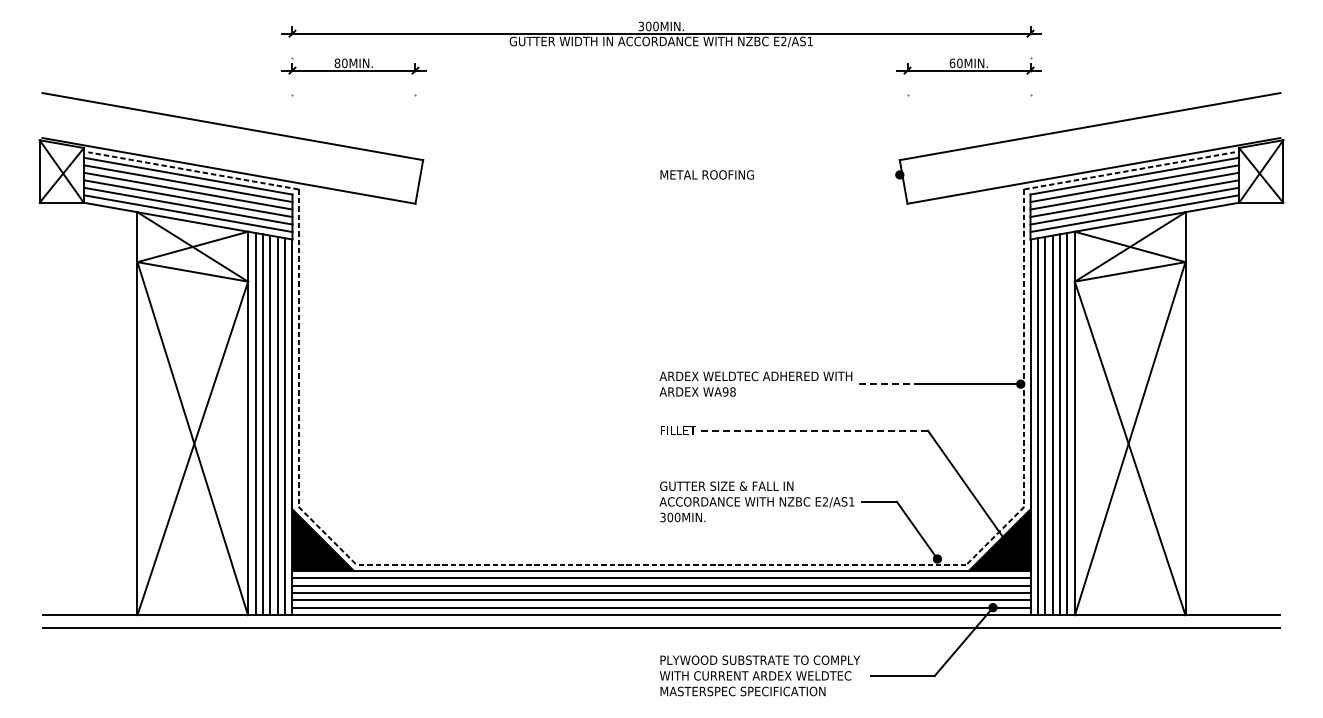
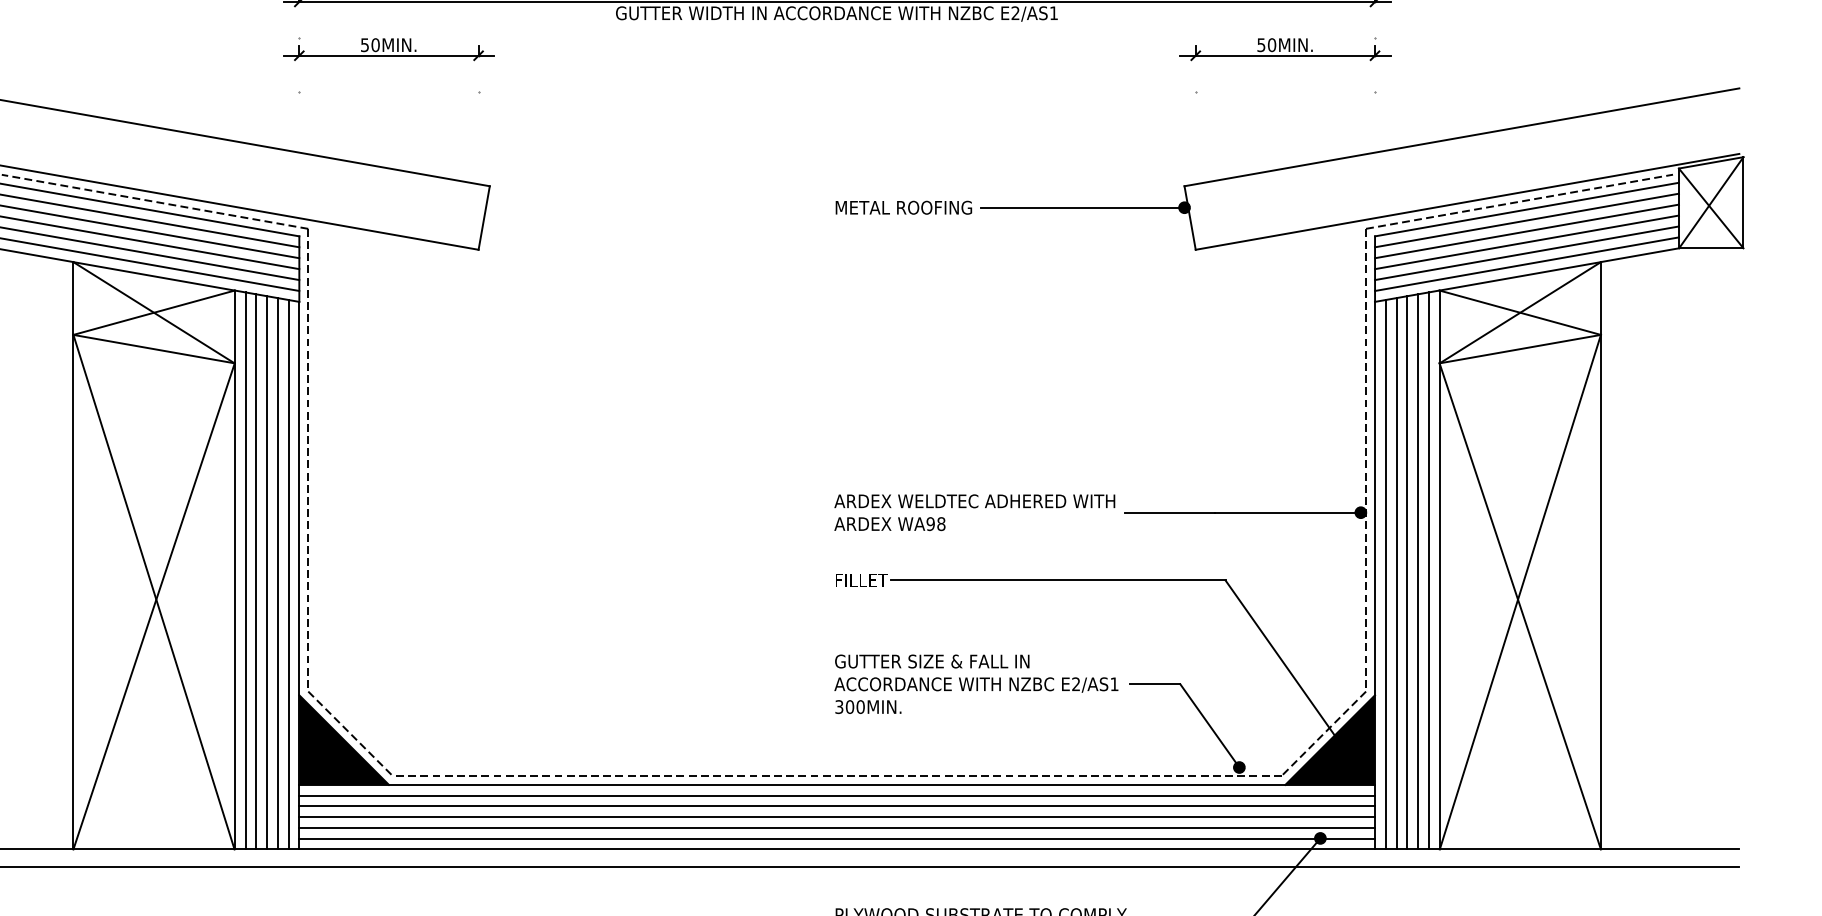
text: (337, 63) -> (364, 45), 80MIN. -> 50MIN.
text: (952, 63) -> (1261, 45), 60MIN. -> 50MIN.
line: (829, 174) -> (1082, 207), added
line: (889, 384) -> (1169, 513), dashed -> solid
line: (813, 430) -> (1058, 580), dashed -> solid

